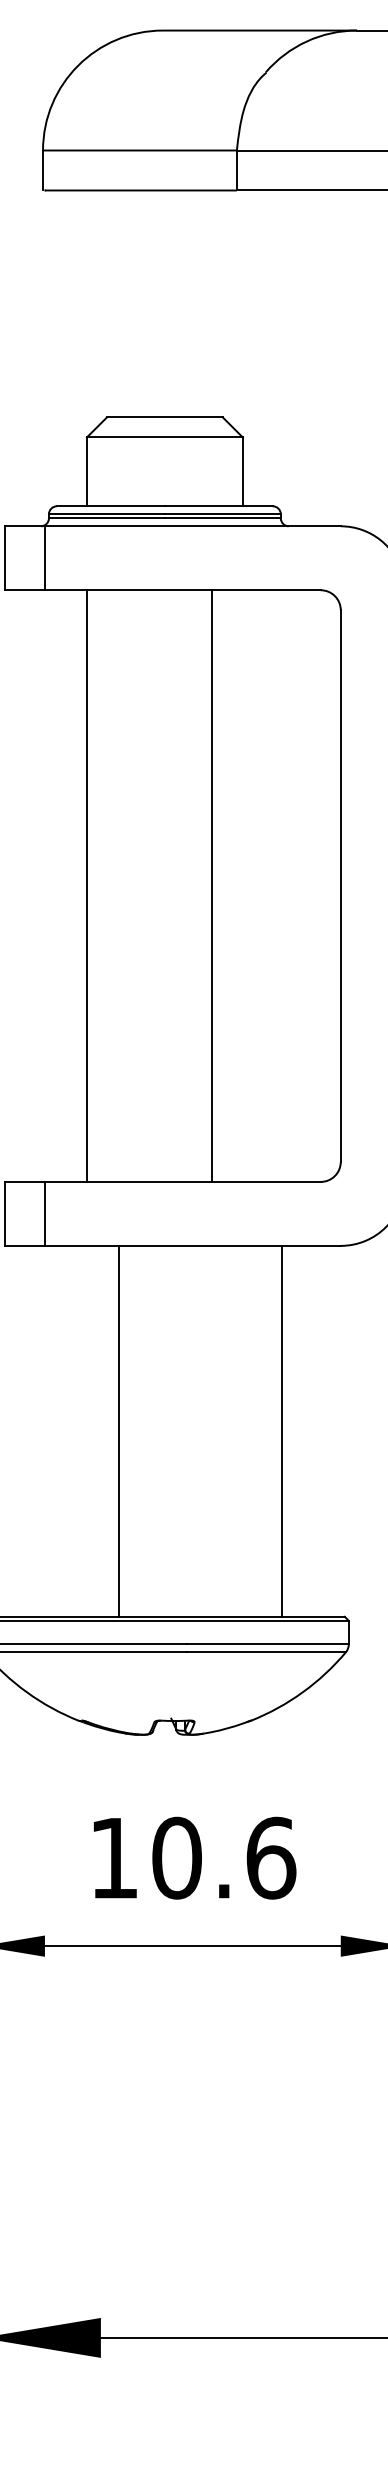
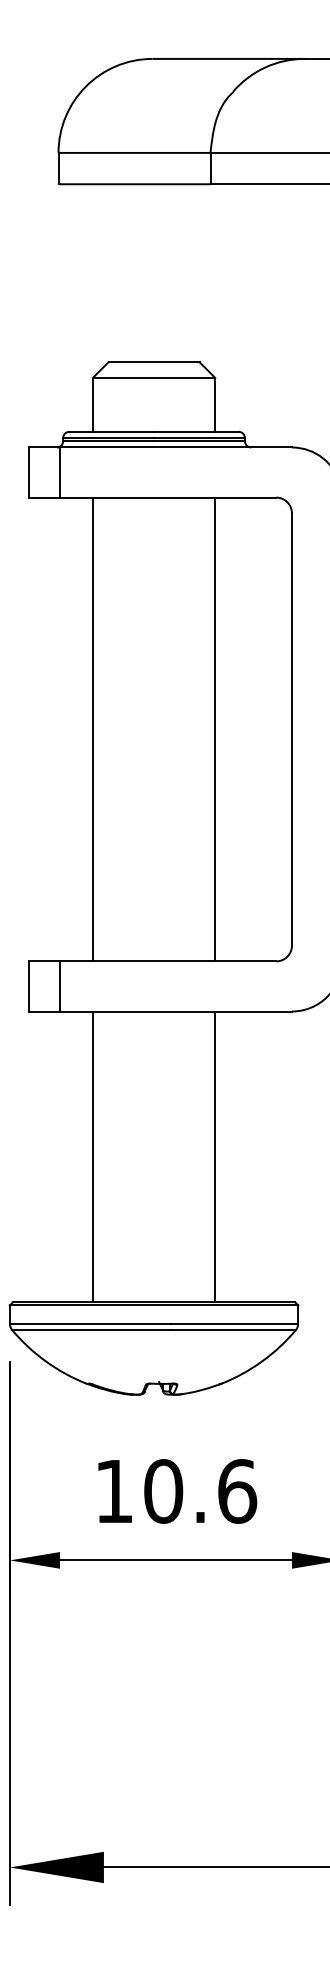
line: (212, 886) -> (215, 729), moved
line: (118, 1430) -> (92, 1156), moved
line: (282, 1430) -> (215, 1156), moved

